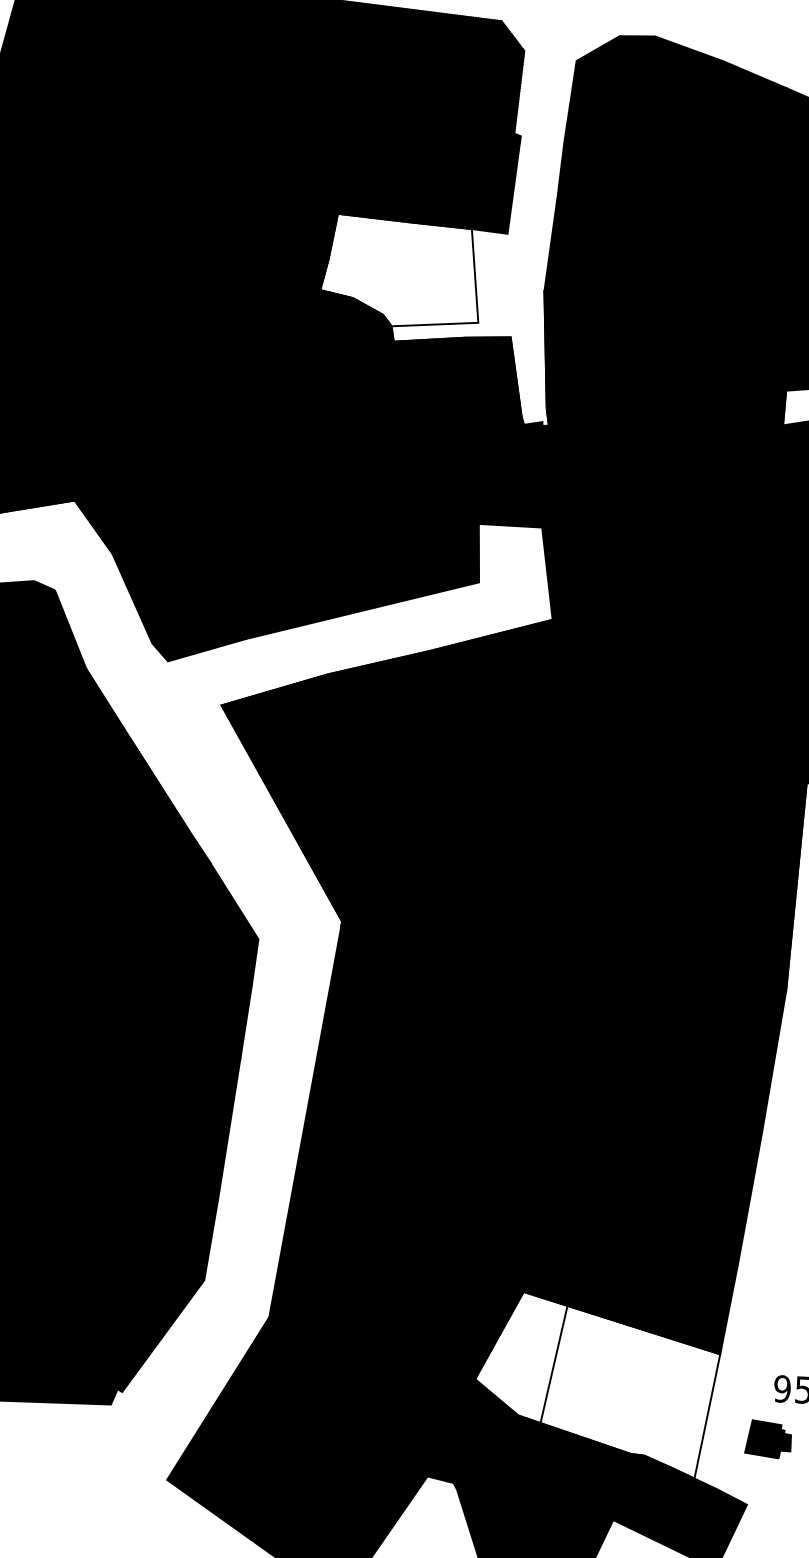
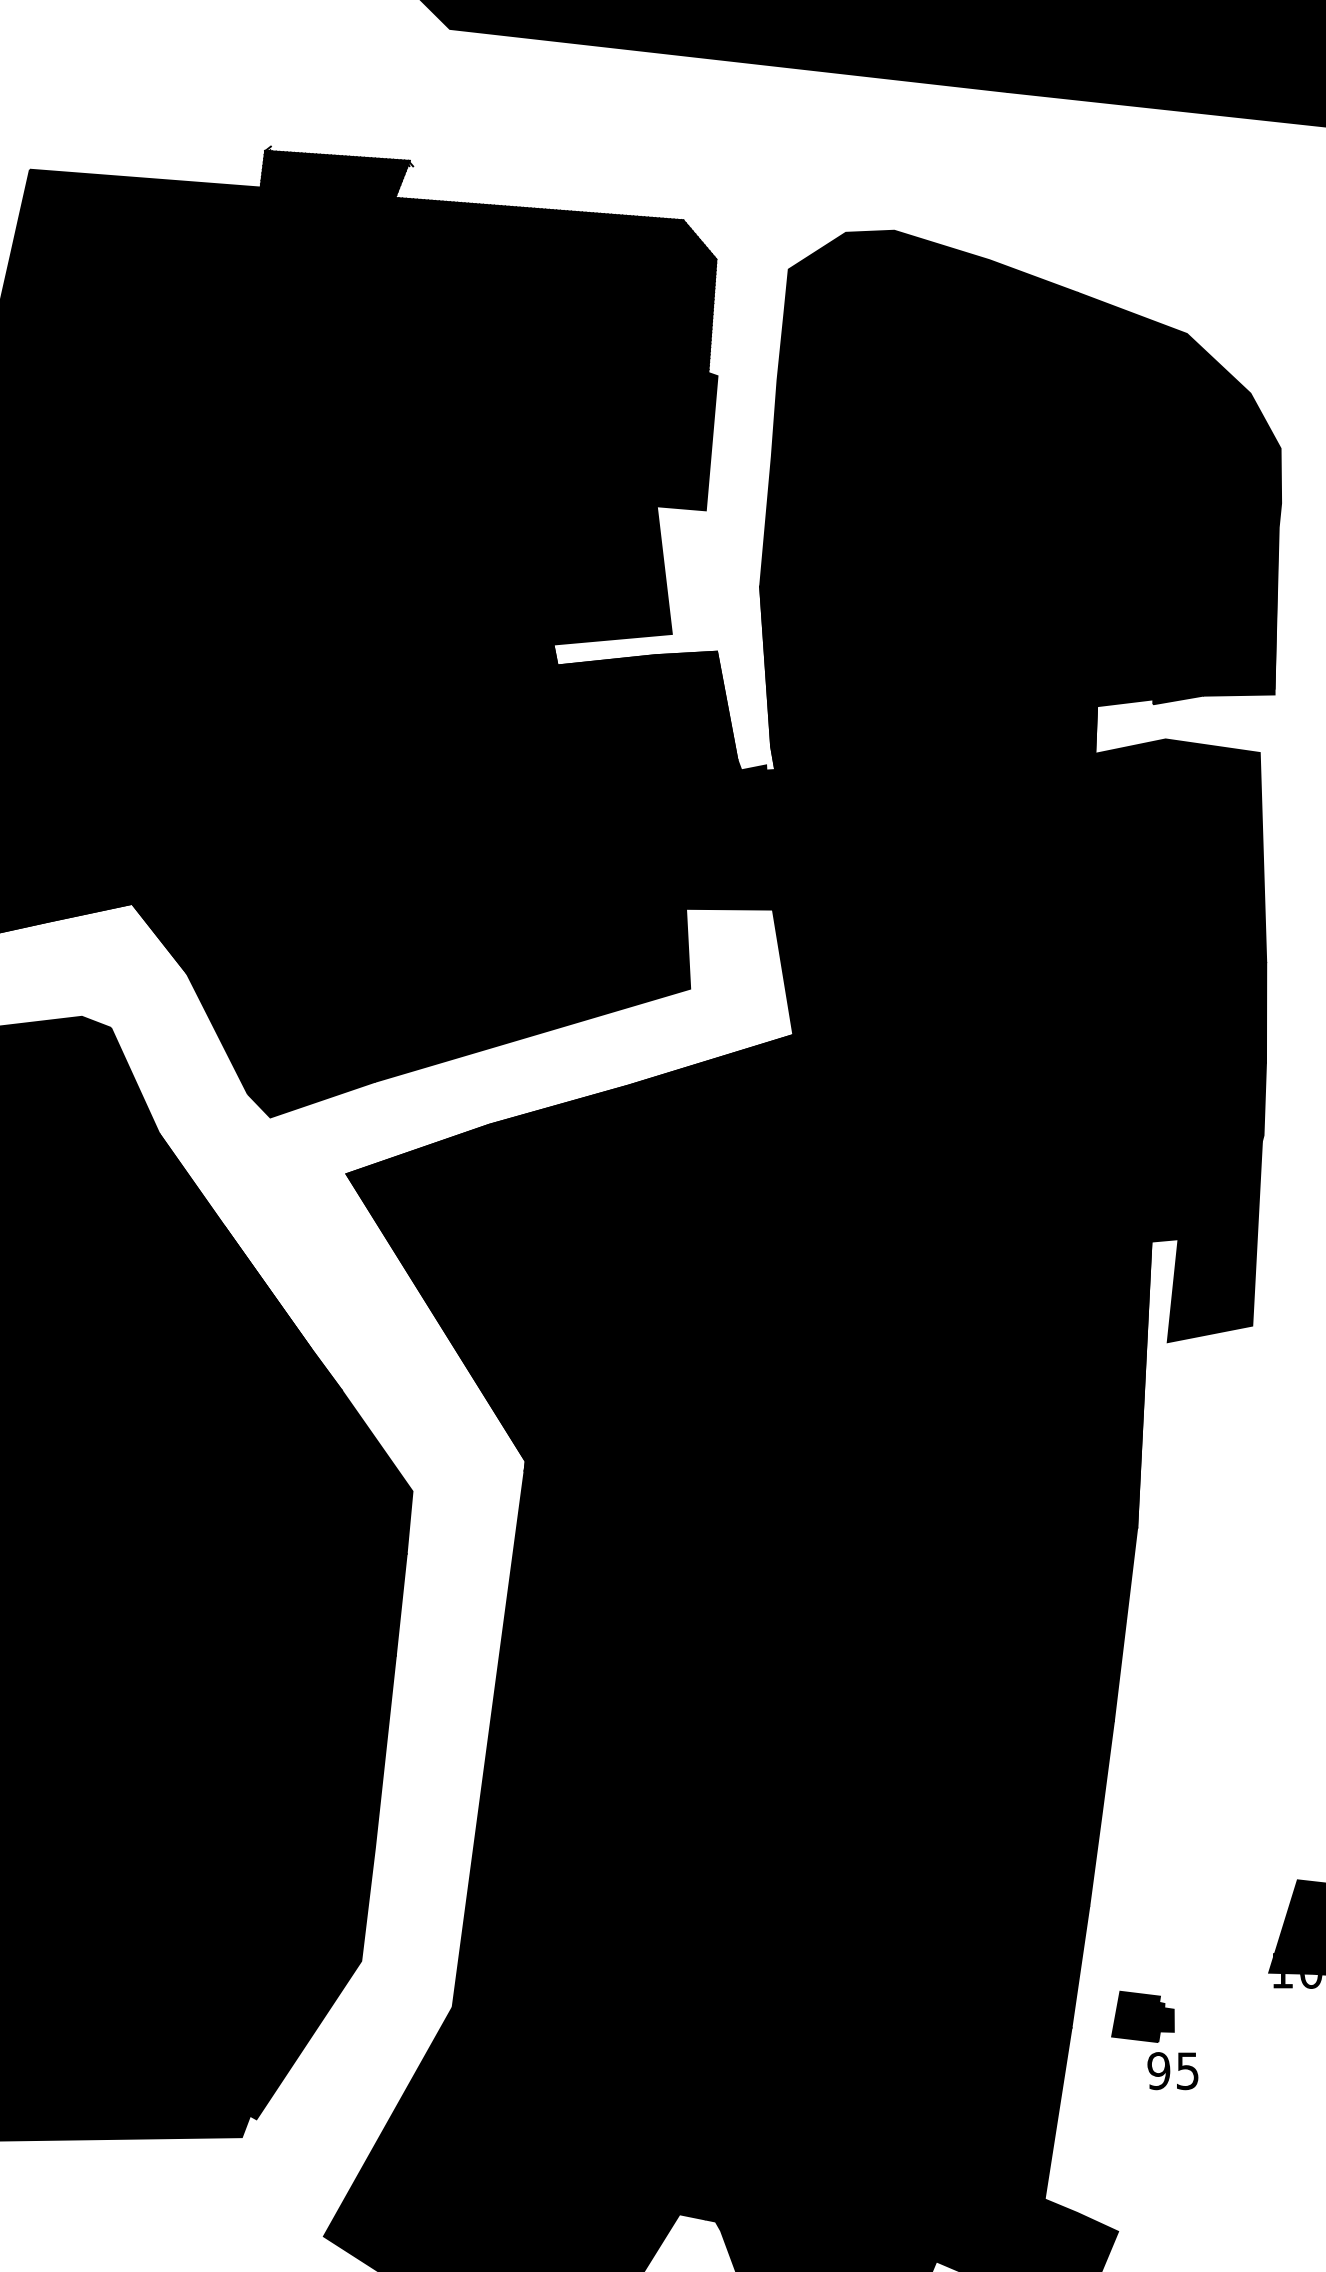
fill: (400, 271) -> (562, 569), added
fill: (596, 1384) -> (904, 2077), added
part: (768, 1439) -> (1142, 2016), moved

